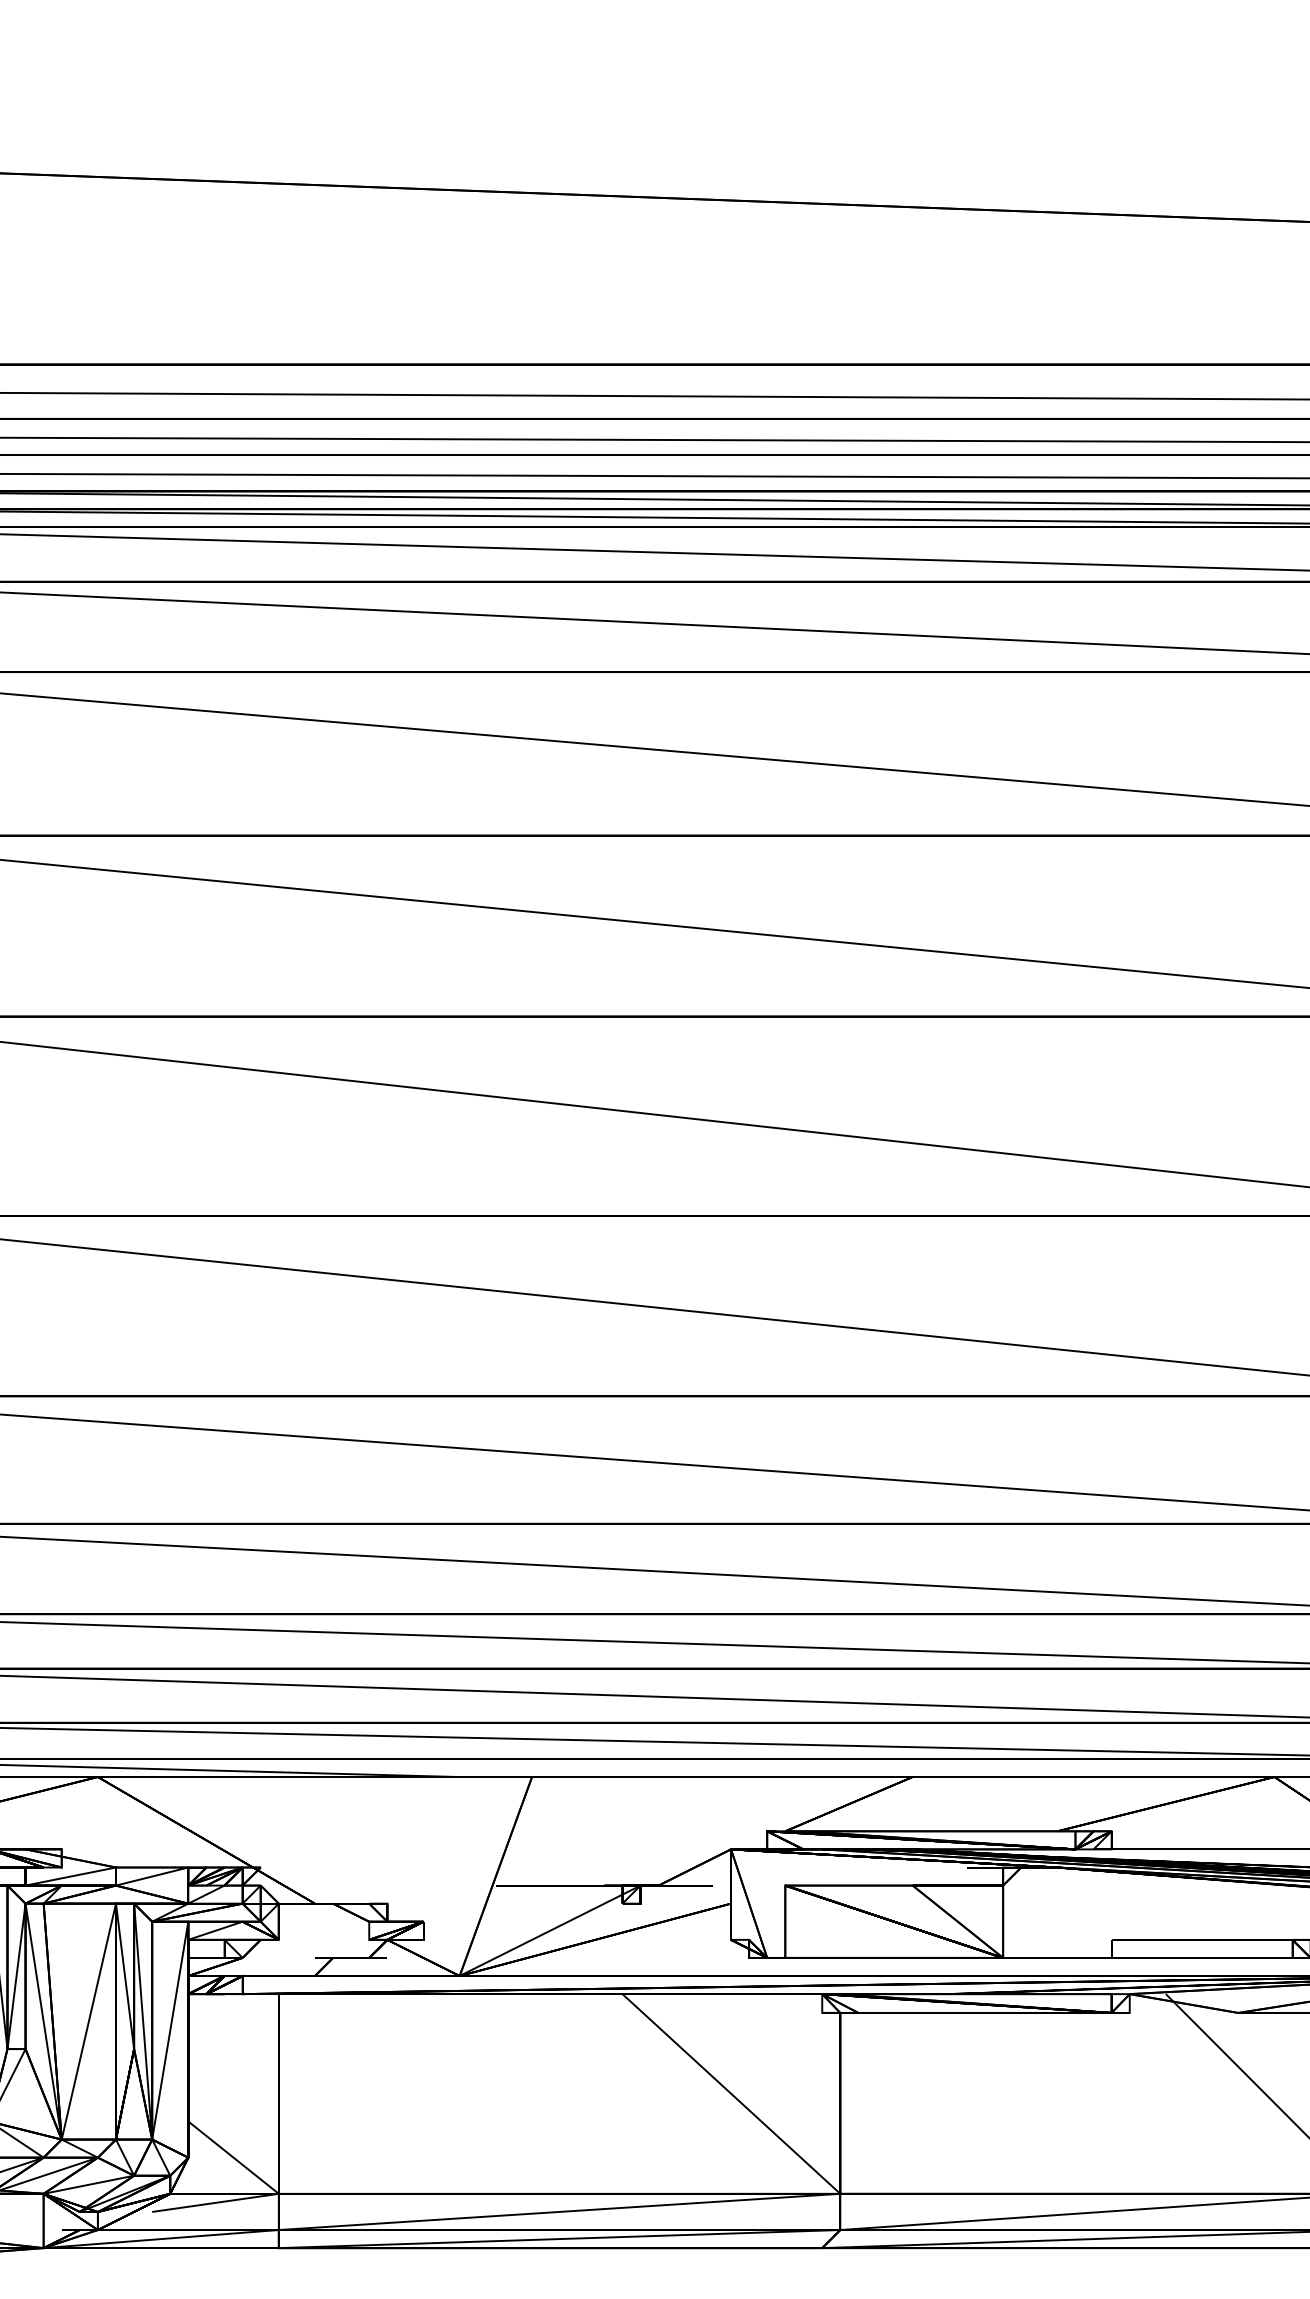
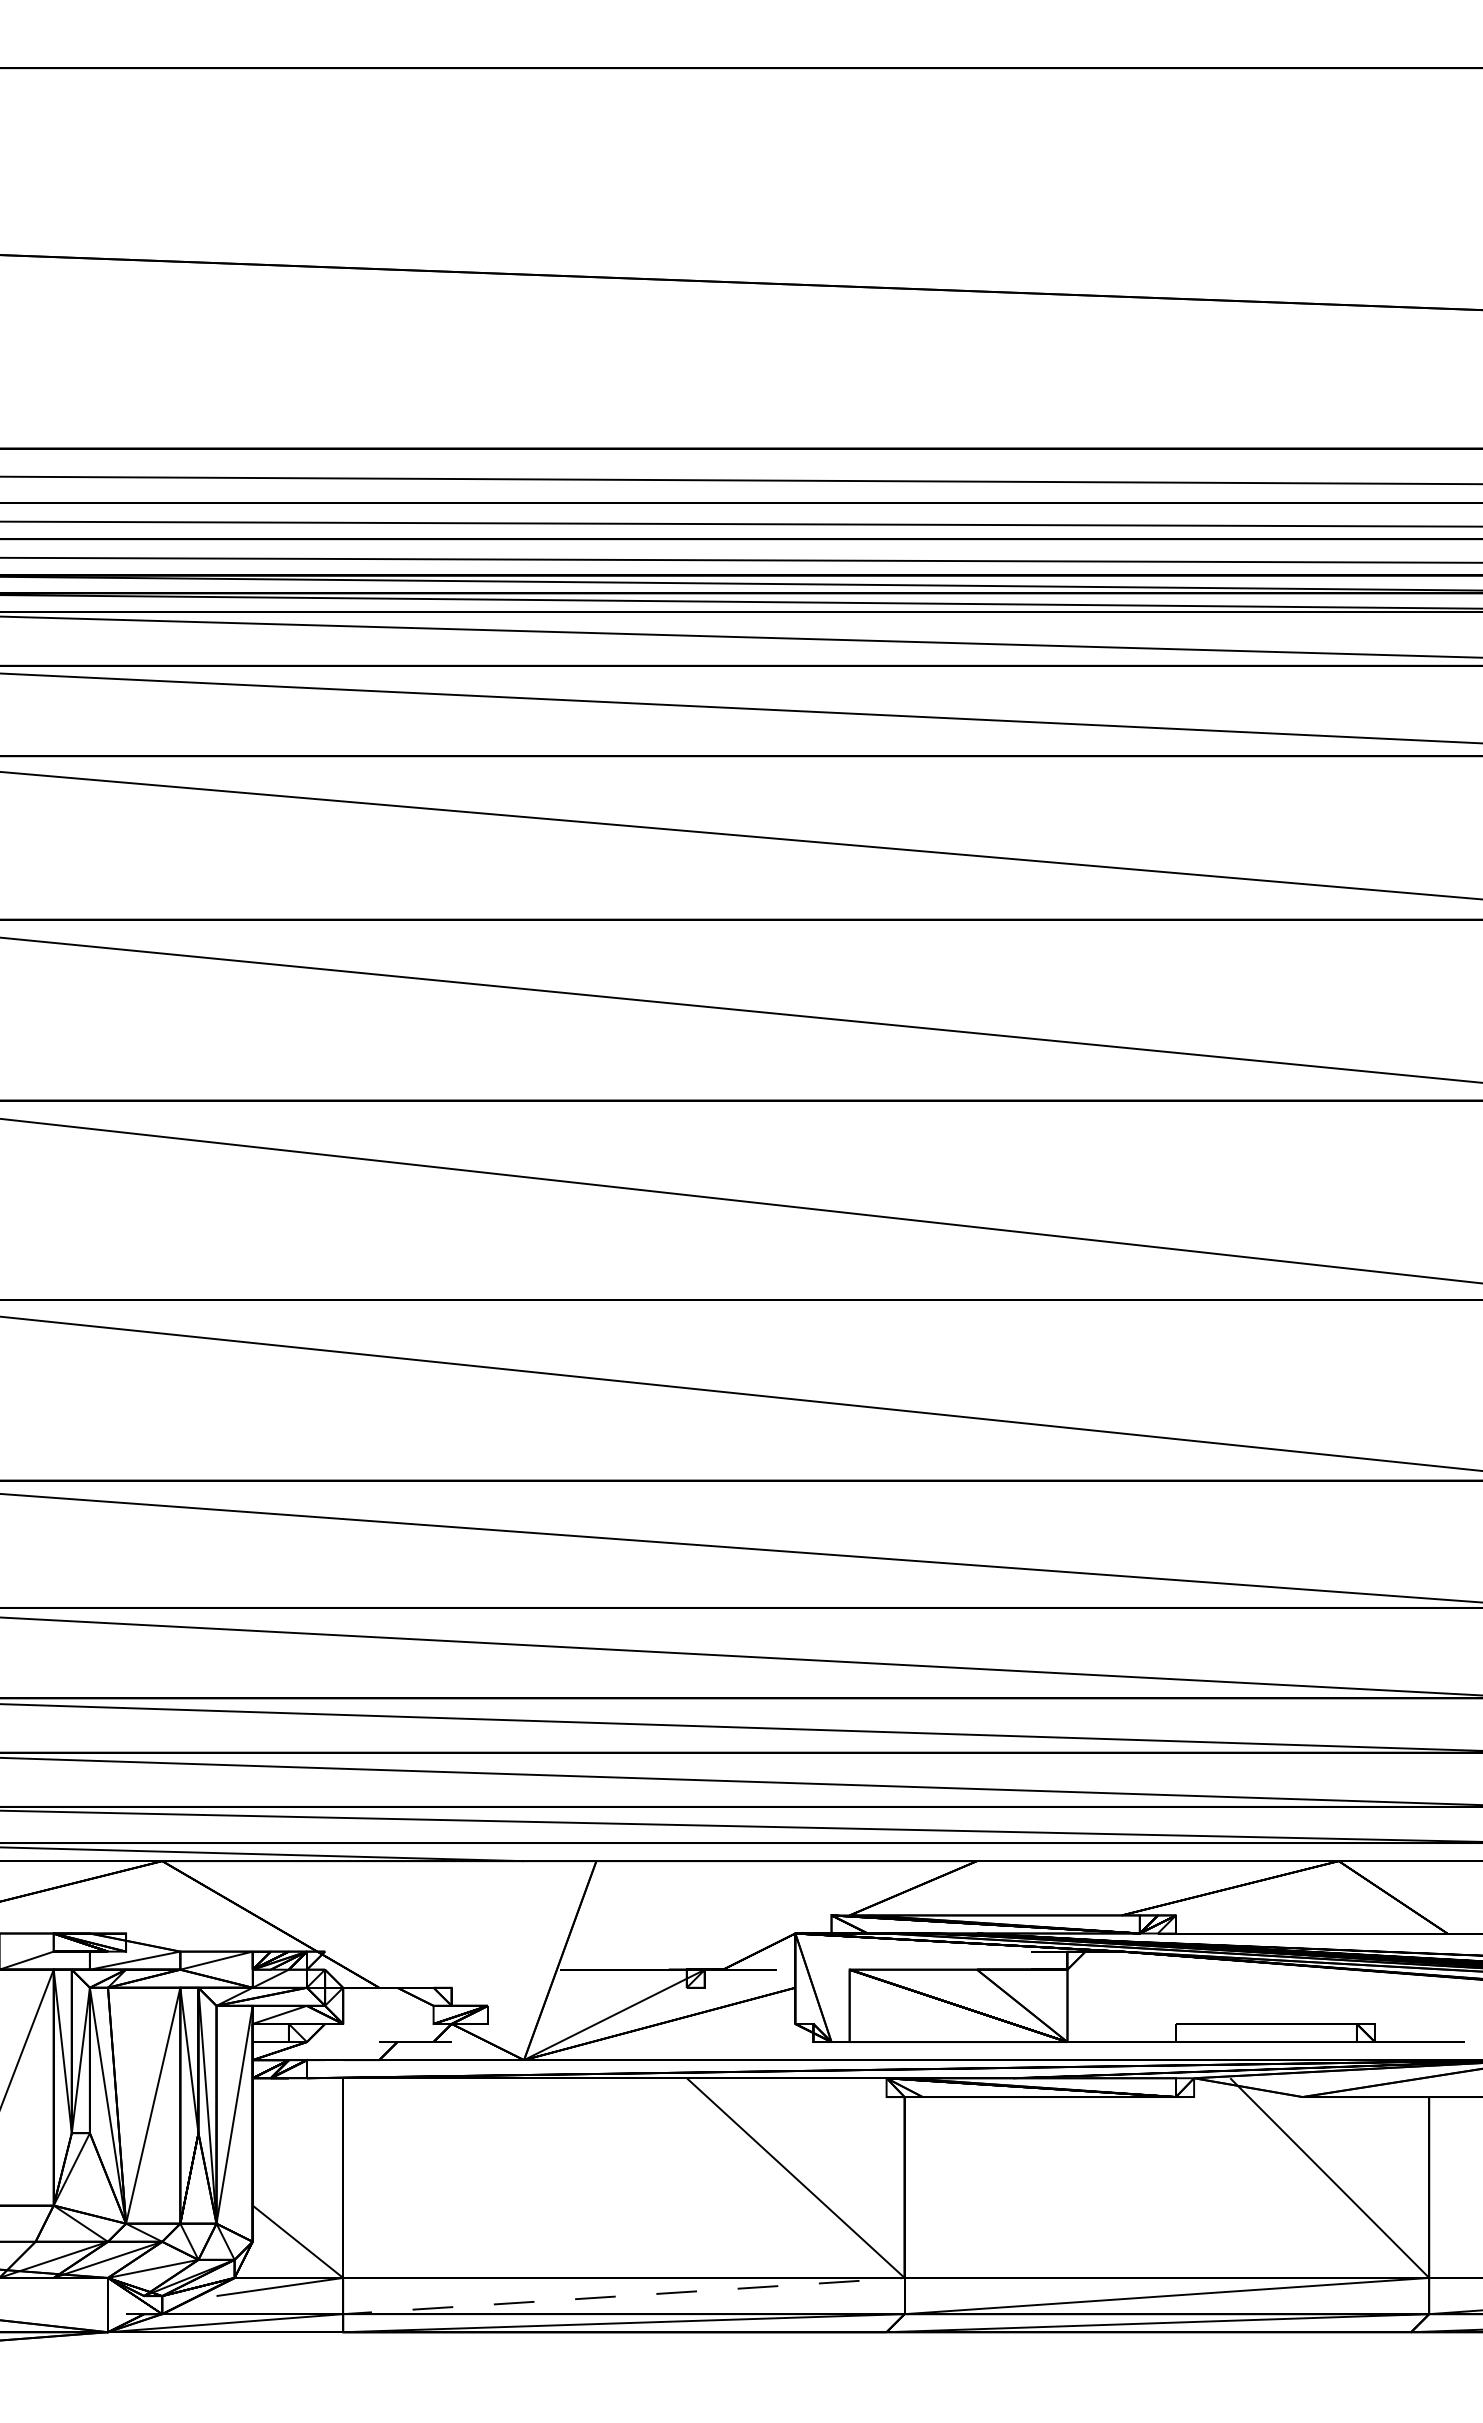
line: (578, 2210) -> (642, 2294), solid -> dashed

